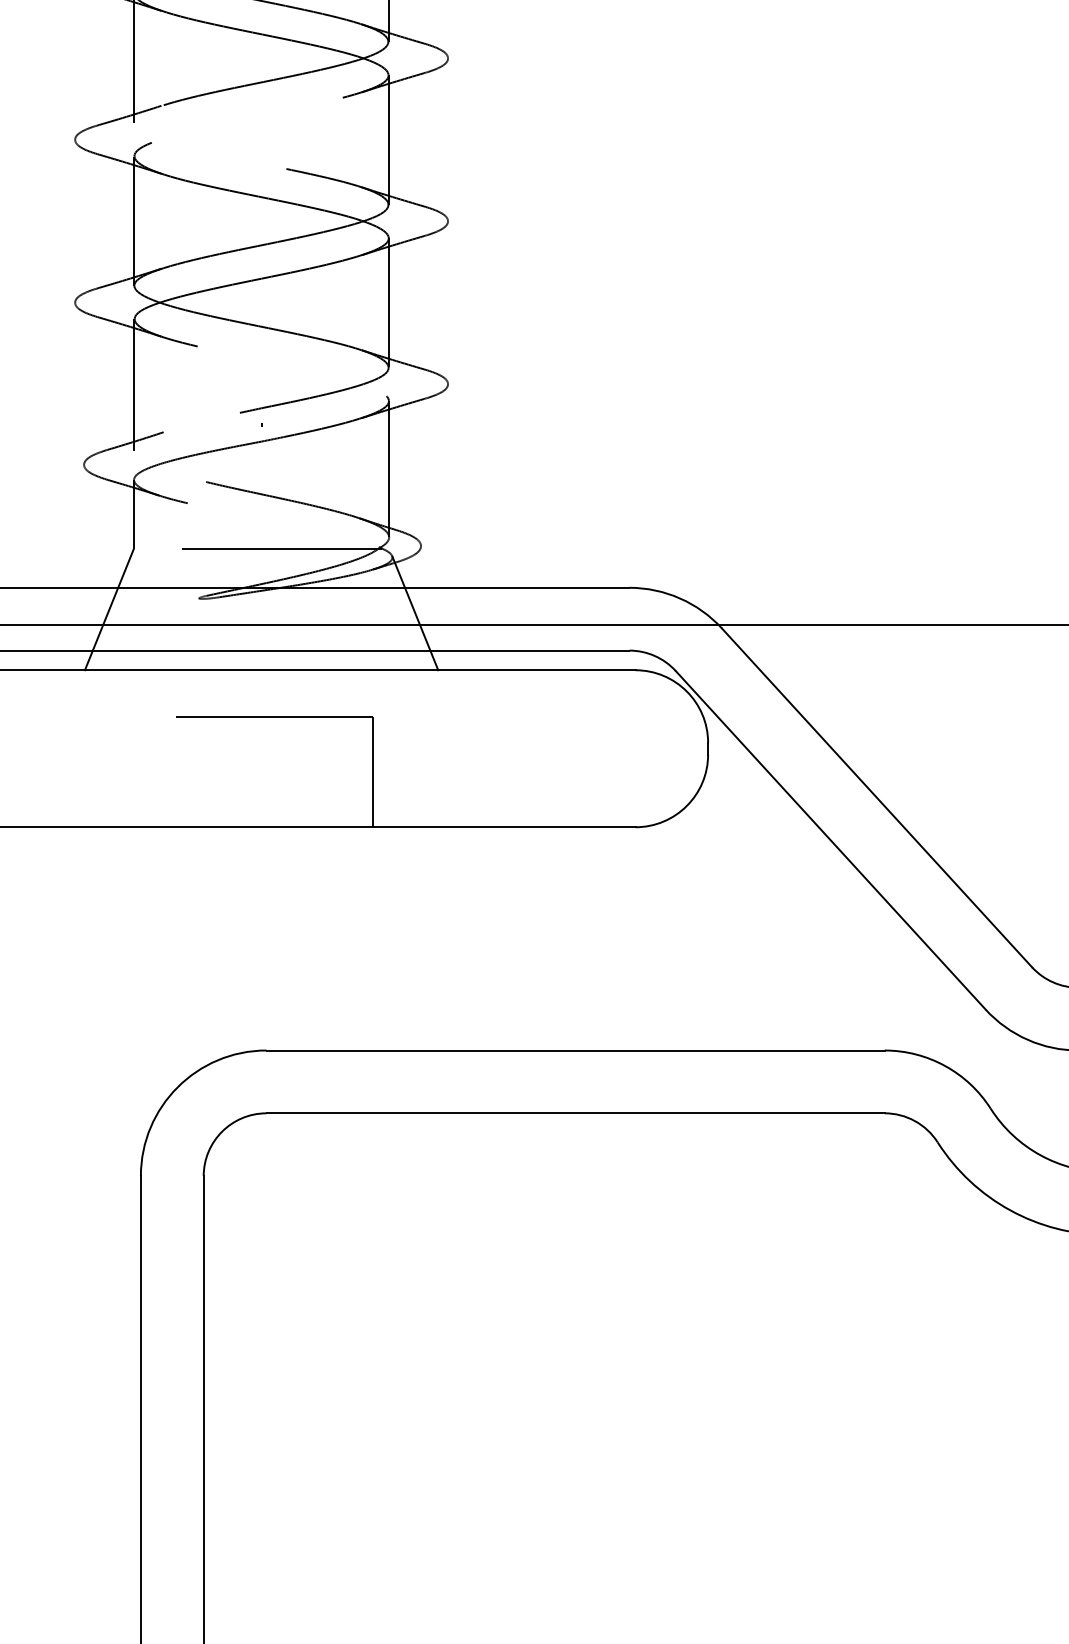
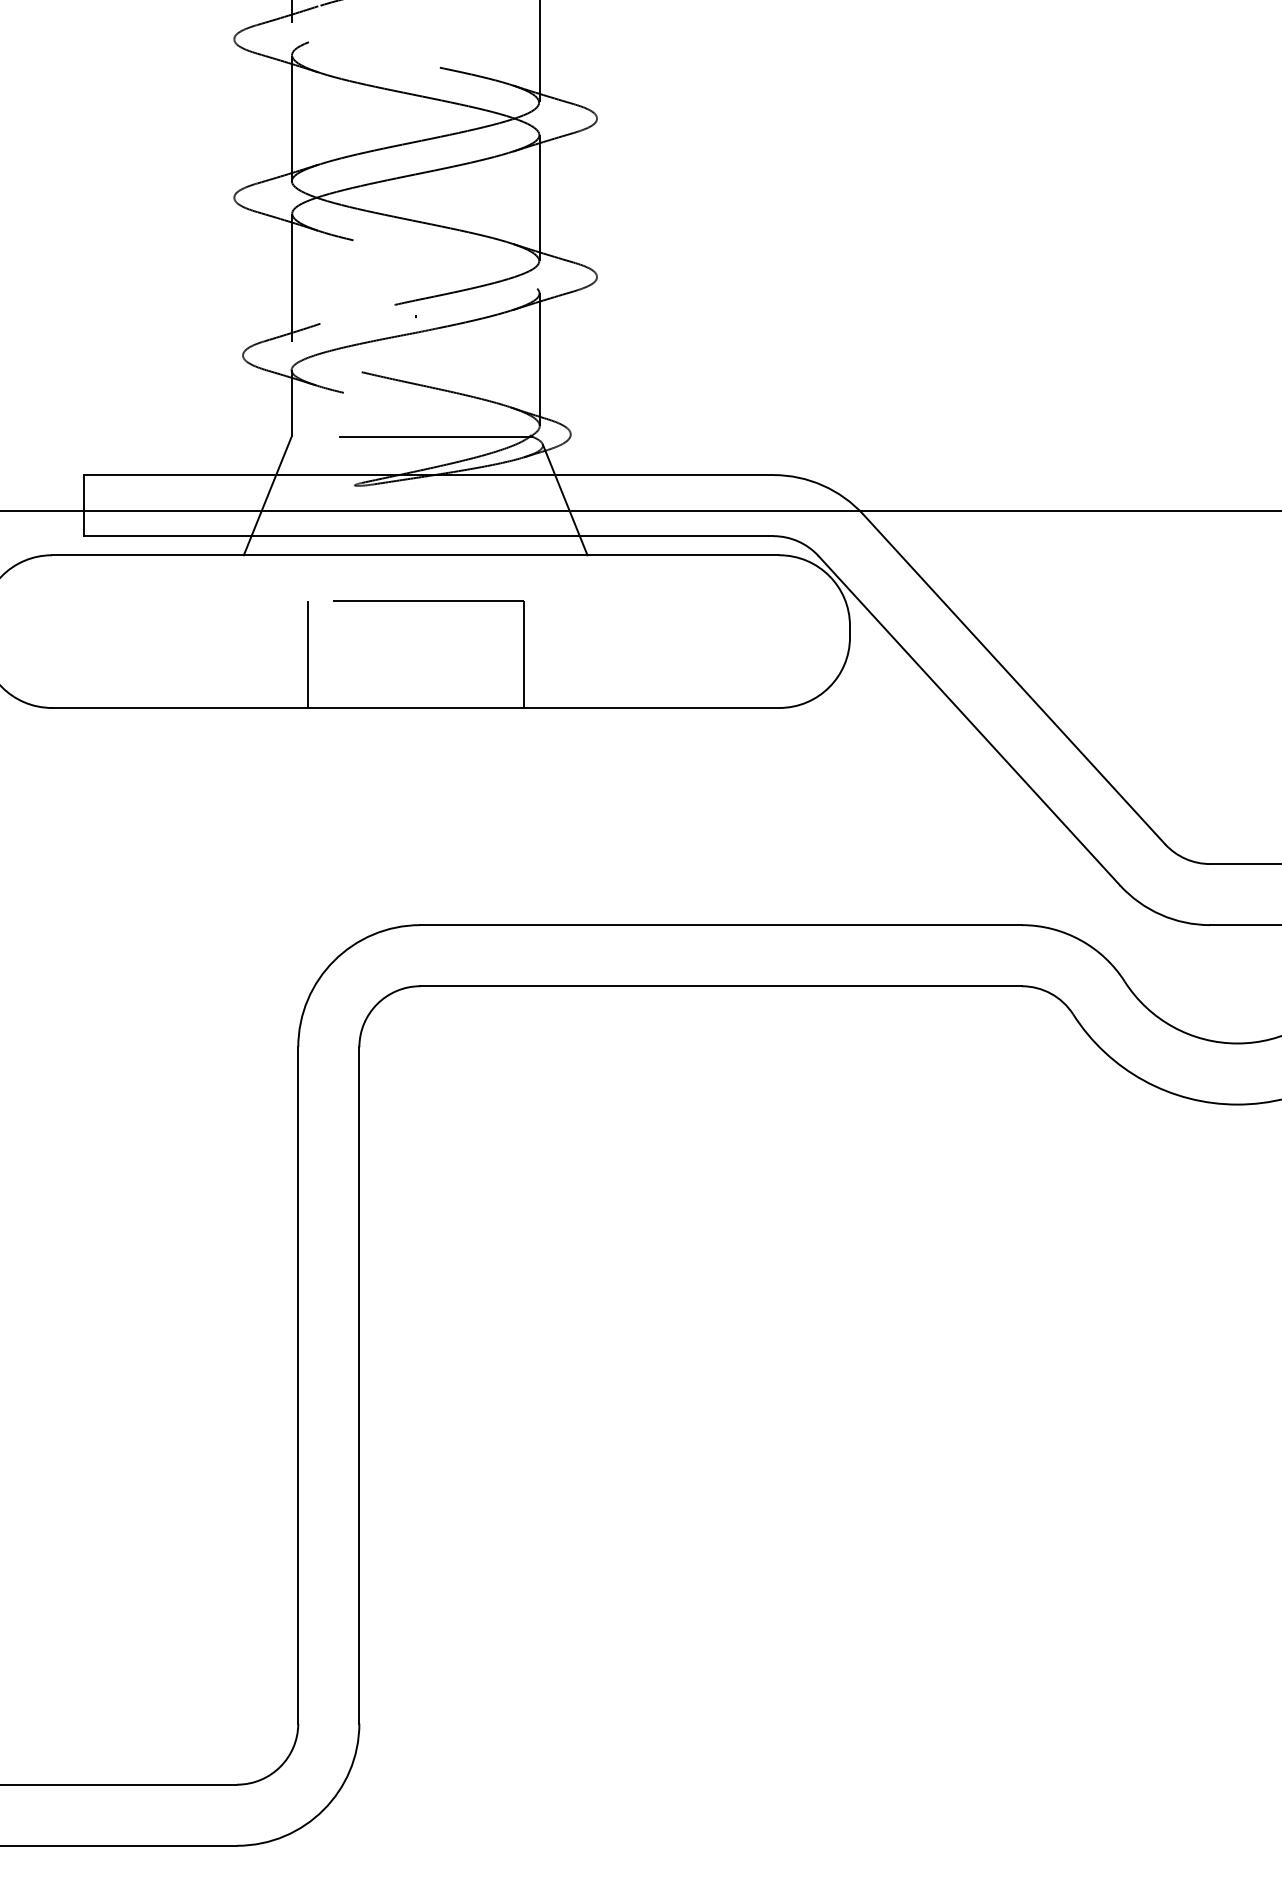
line: (150, 772) -> (307, 654), added

